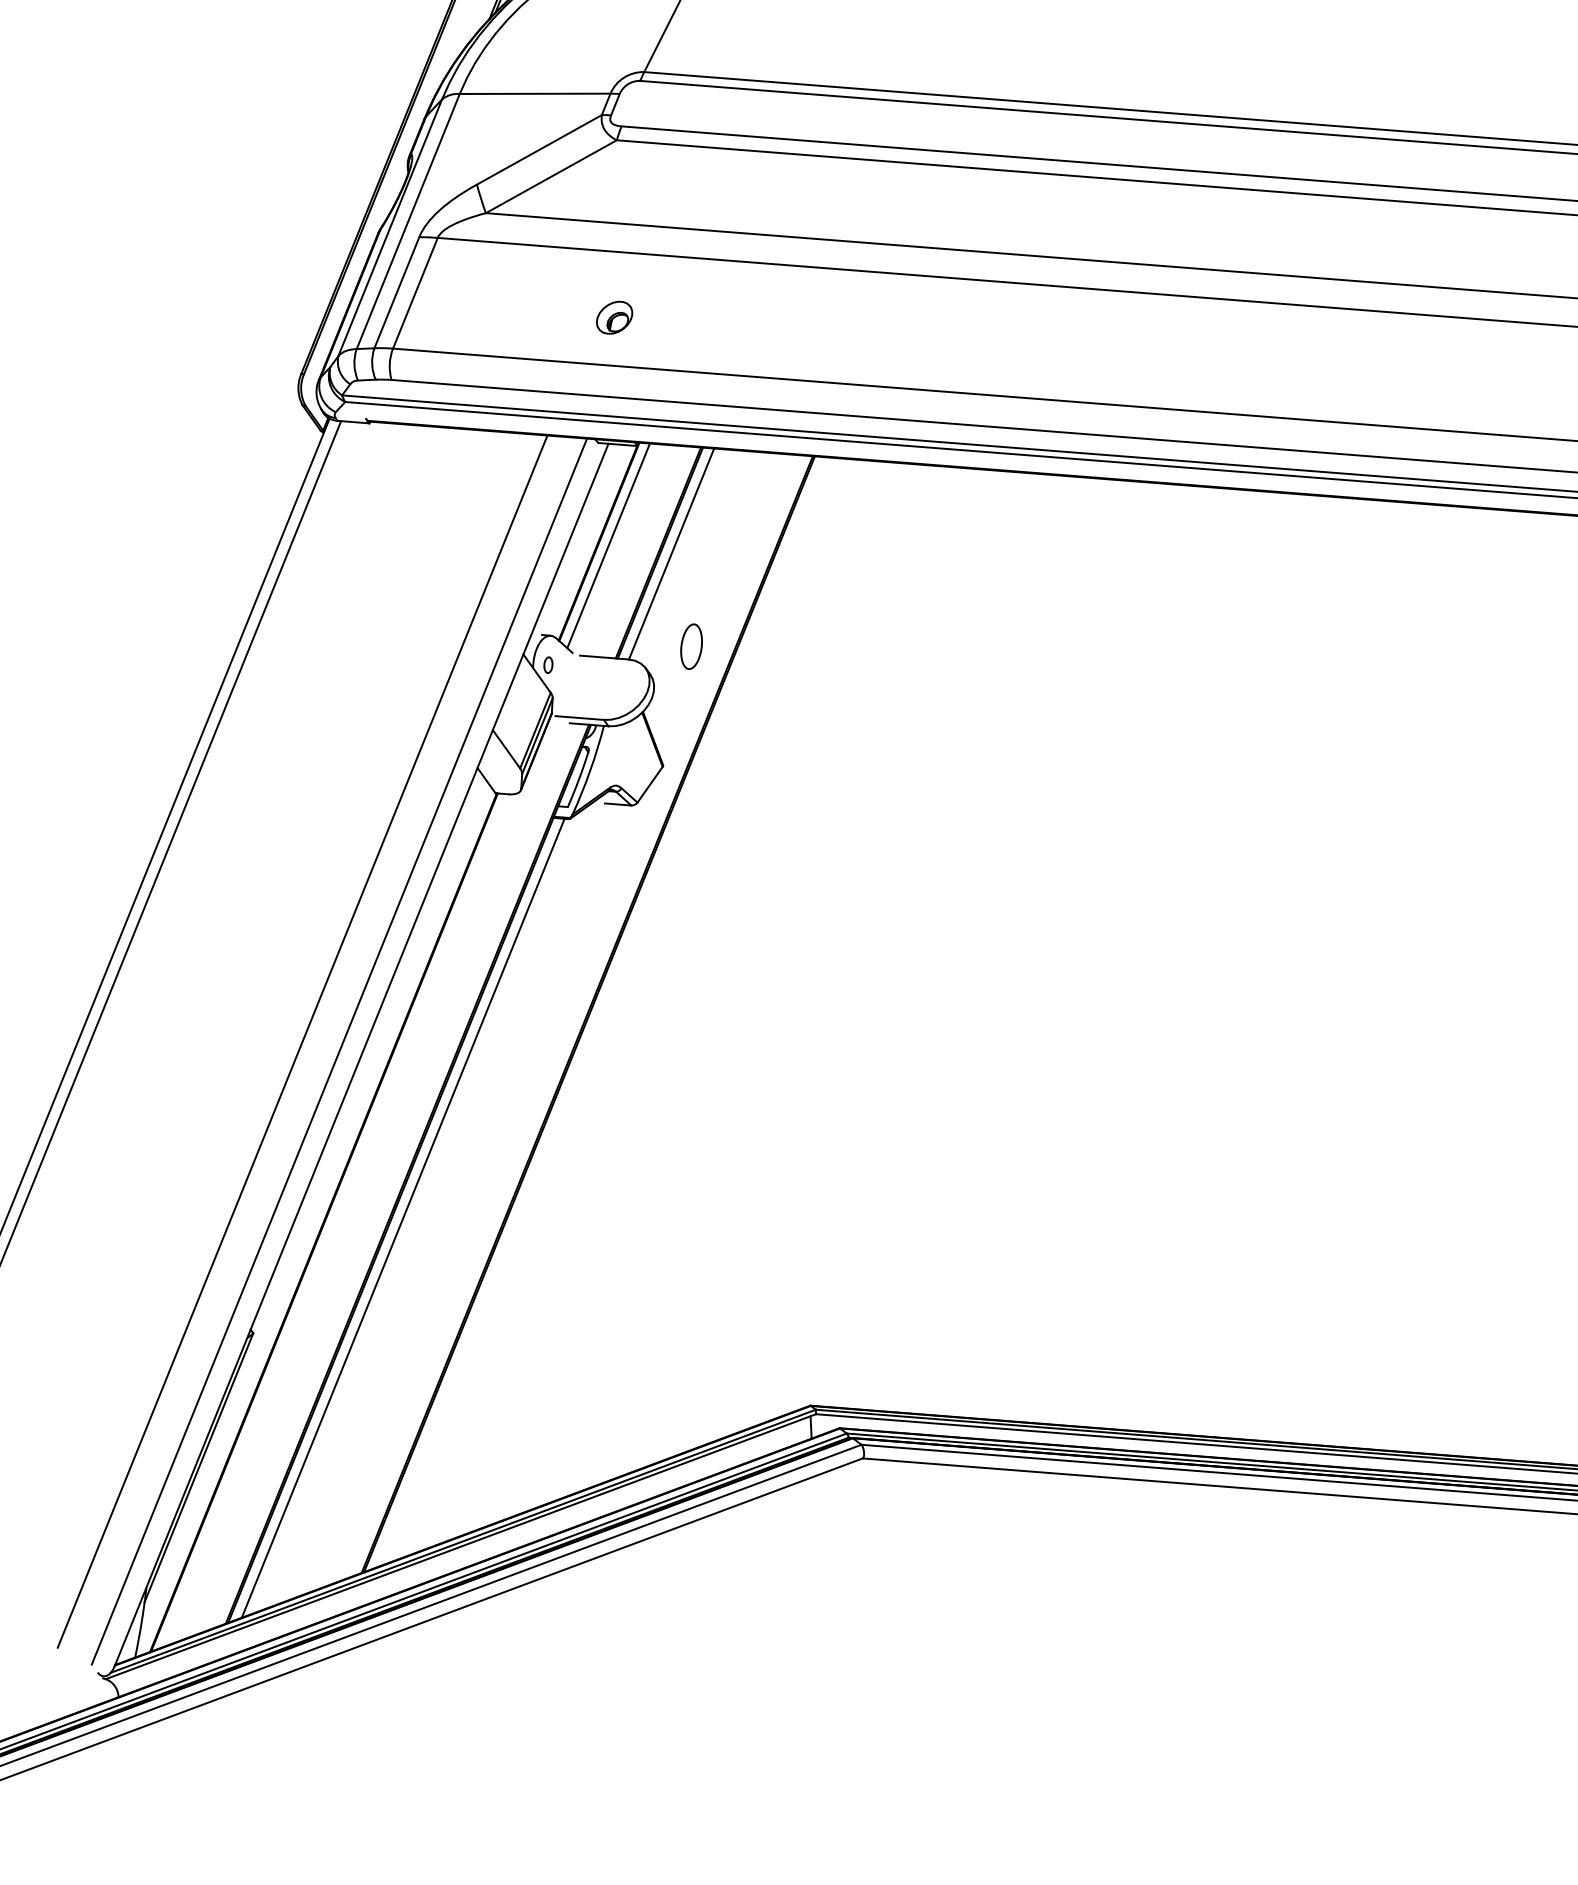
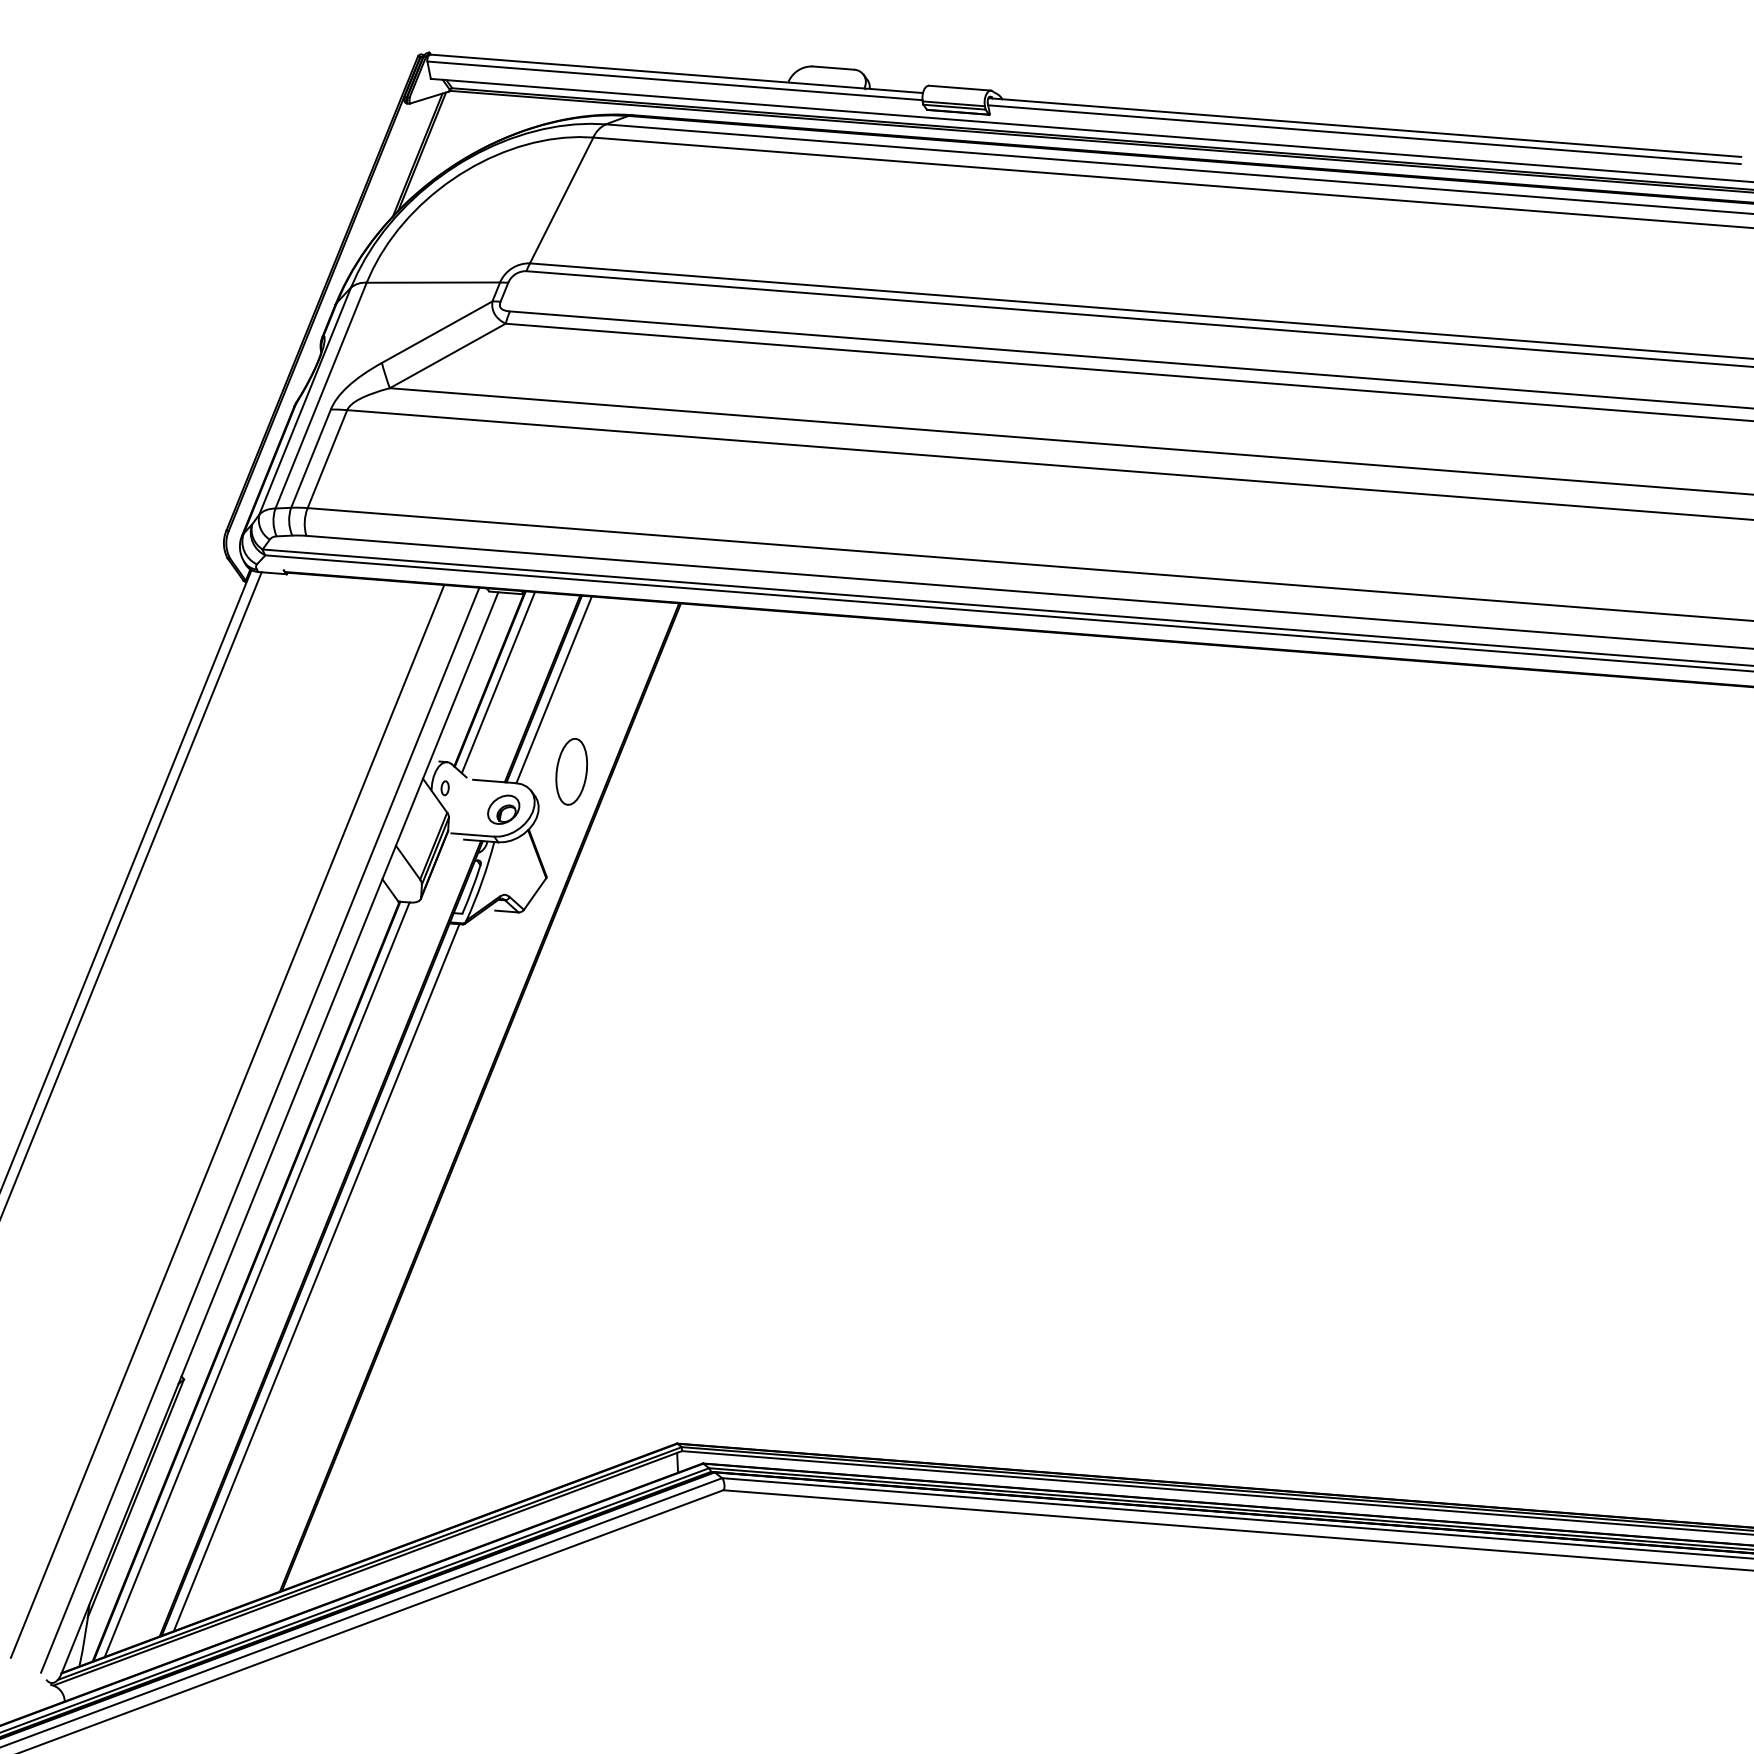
part: (614, 317) -> (503, 809), moved
part: (691, 646) -> (571, 771), size x1.67
line: (335, 1220) -> (256, 1279), added

